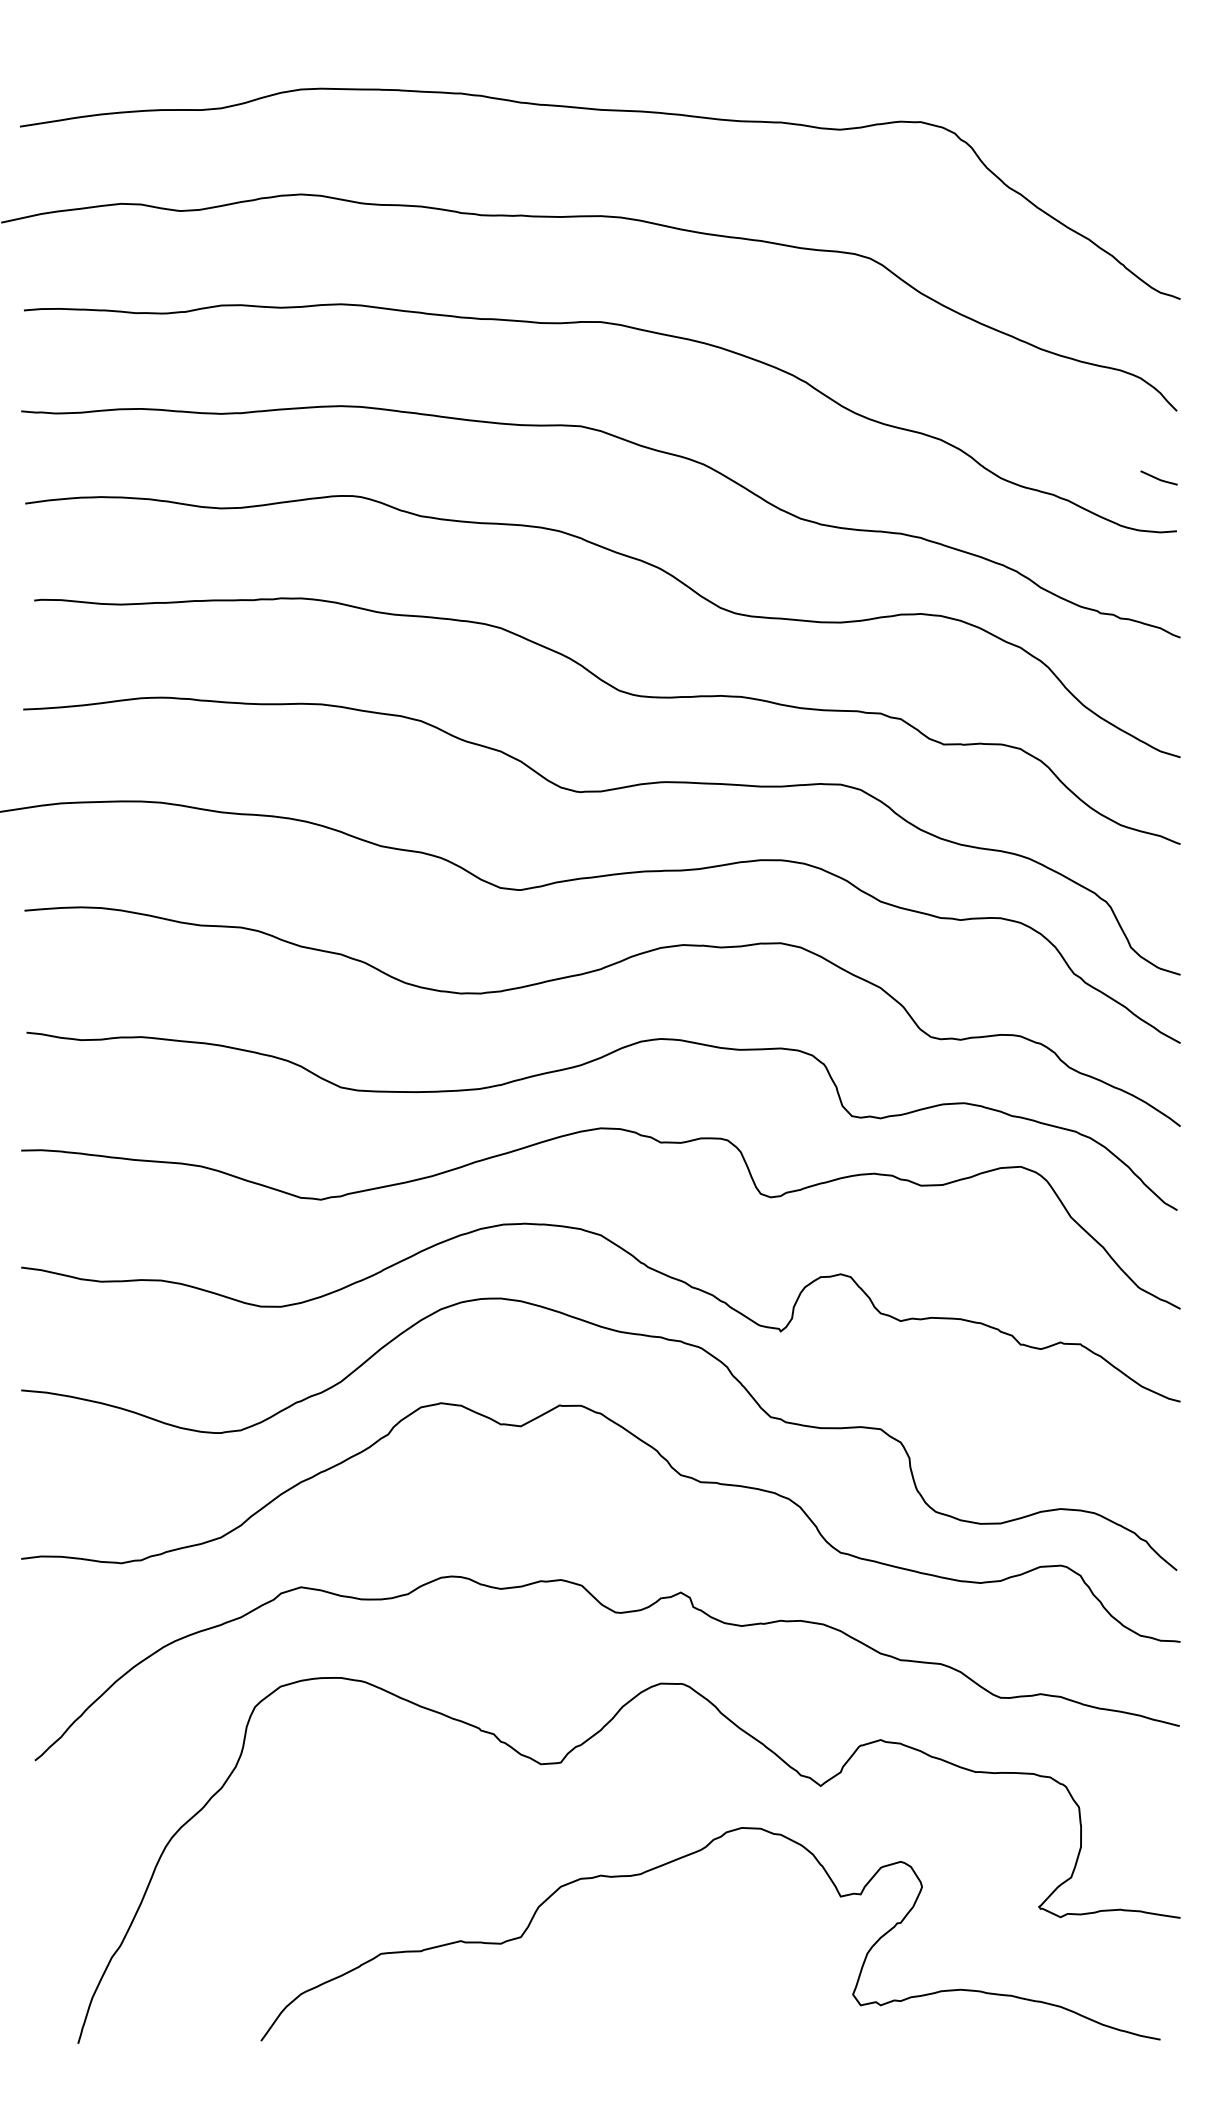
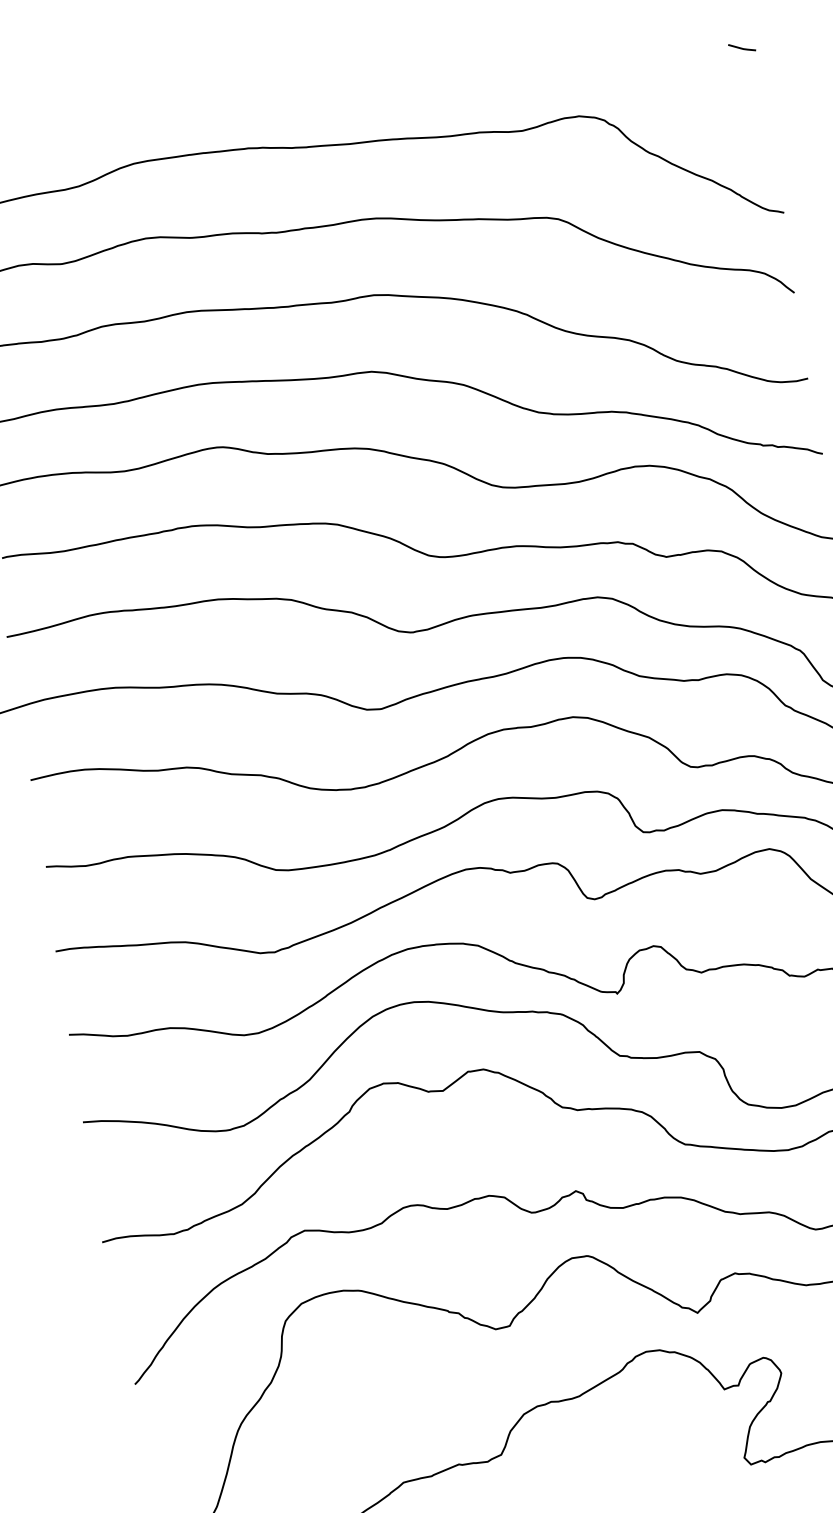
line: (1157, 477) -> (740, 47), moved

